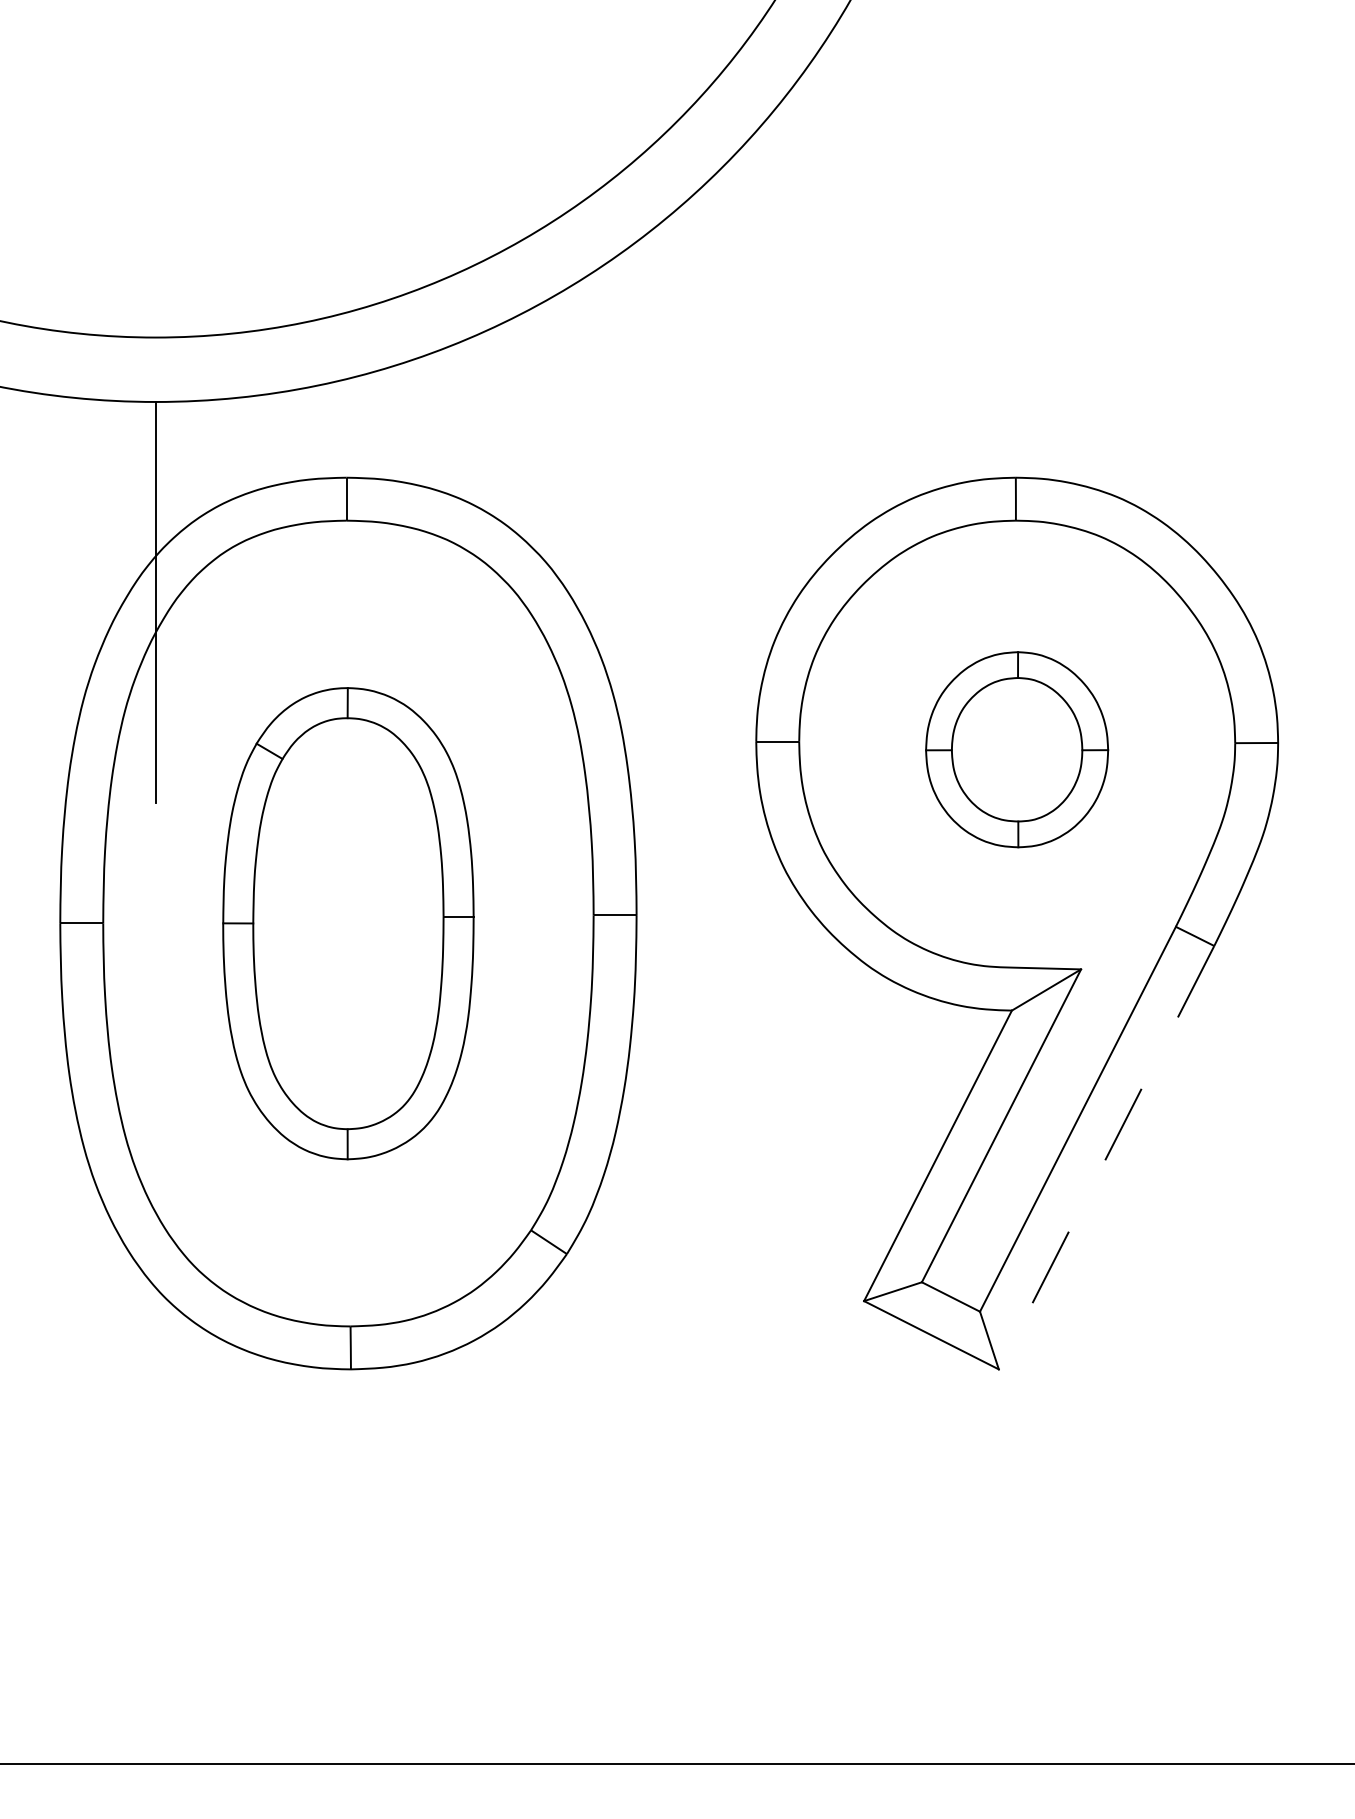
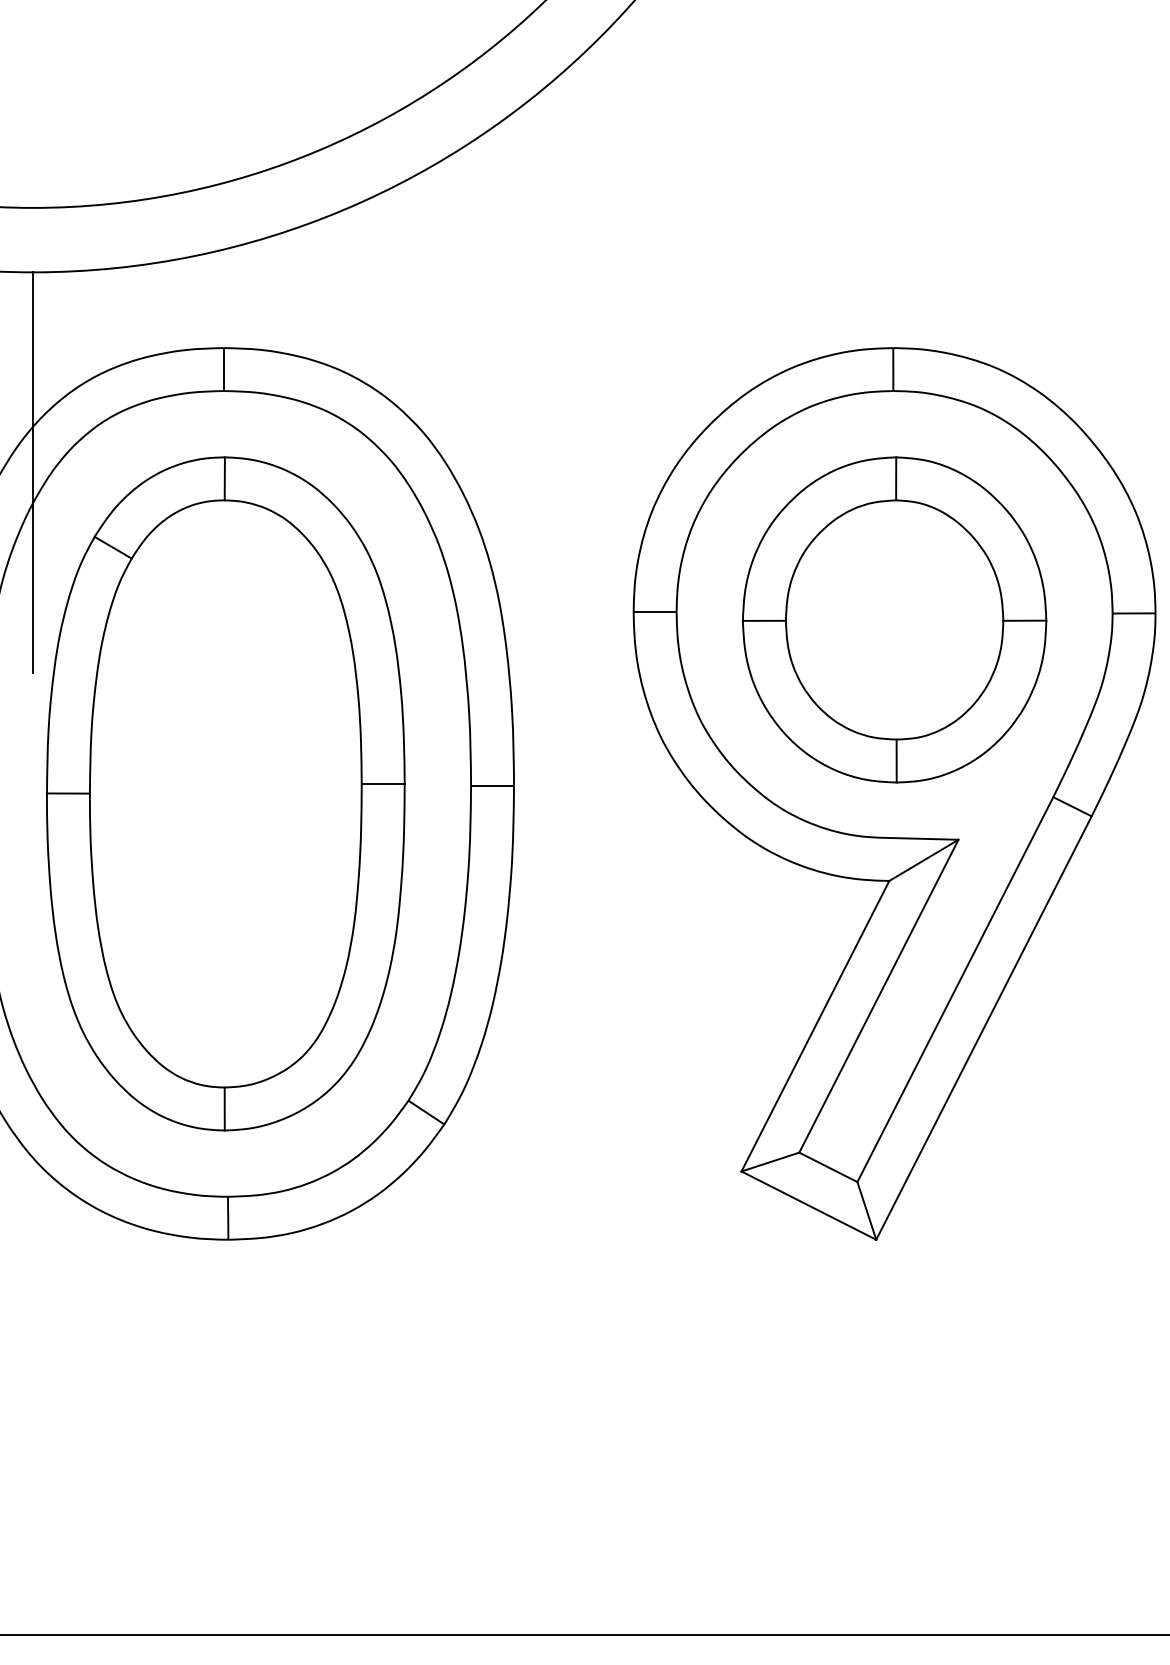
part: (1016, 749) -> (893, 619), size x1.67
part: (348, 923) -> (225, 793), size x1.43
line: (1106, 1157) -> (983, 1027), dashed -> solid

